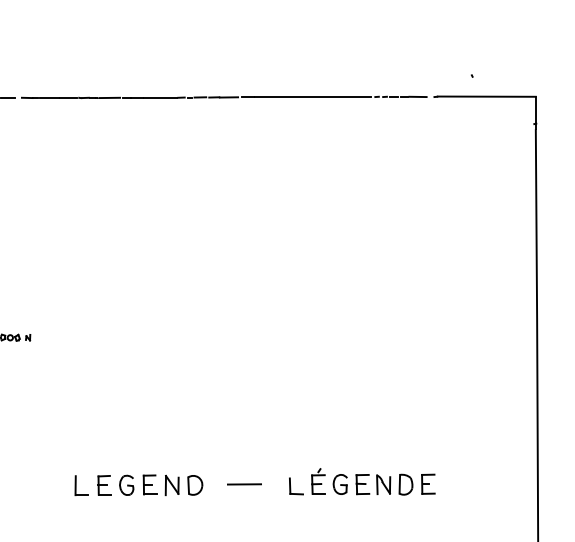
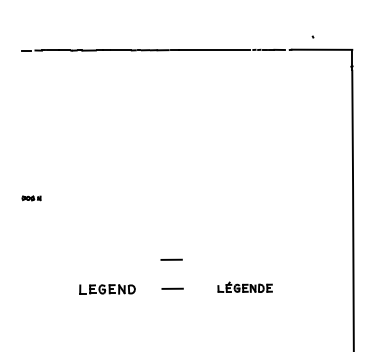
line: (242, 436) -> (171, 259), added
part: (361, 482) -> (244, 287), size x0.6
part: (138, 485) -> (107, 289), size x0.7

